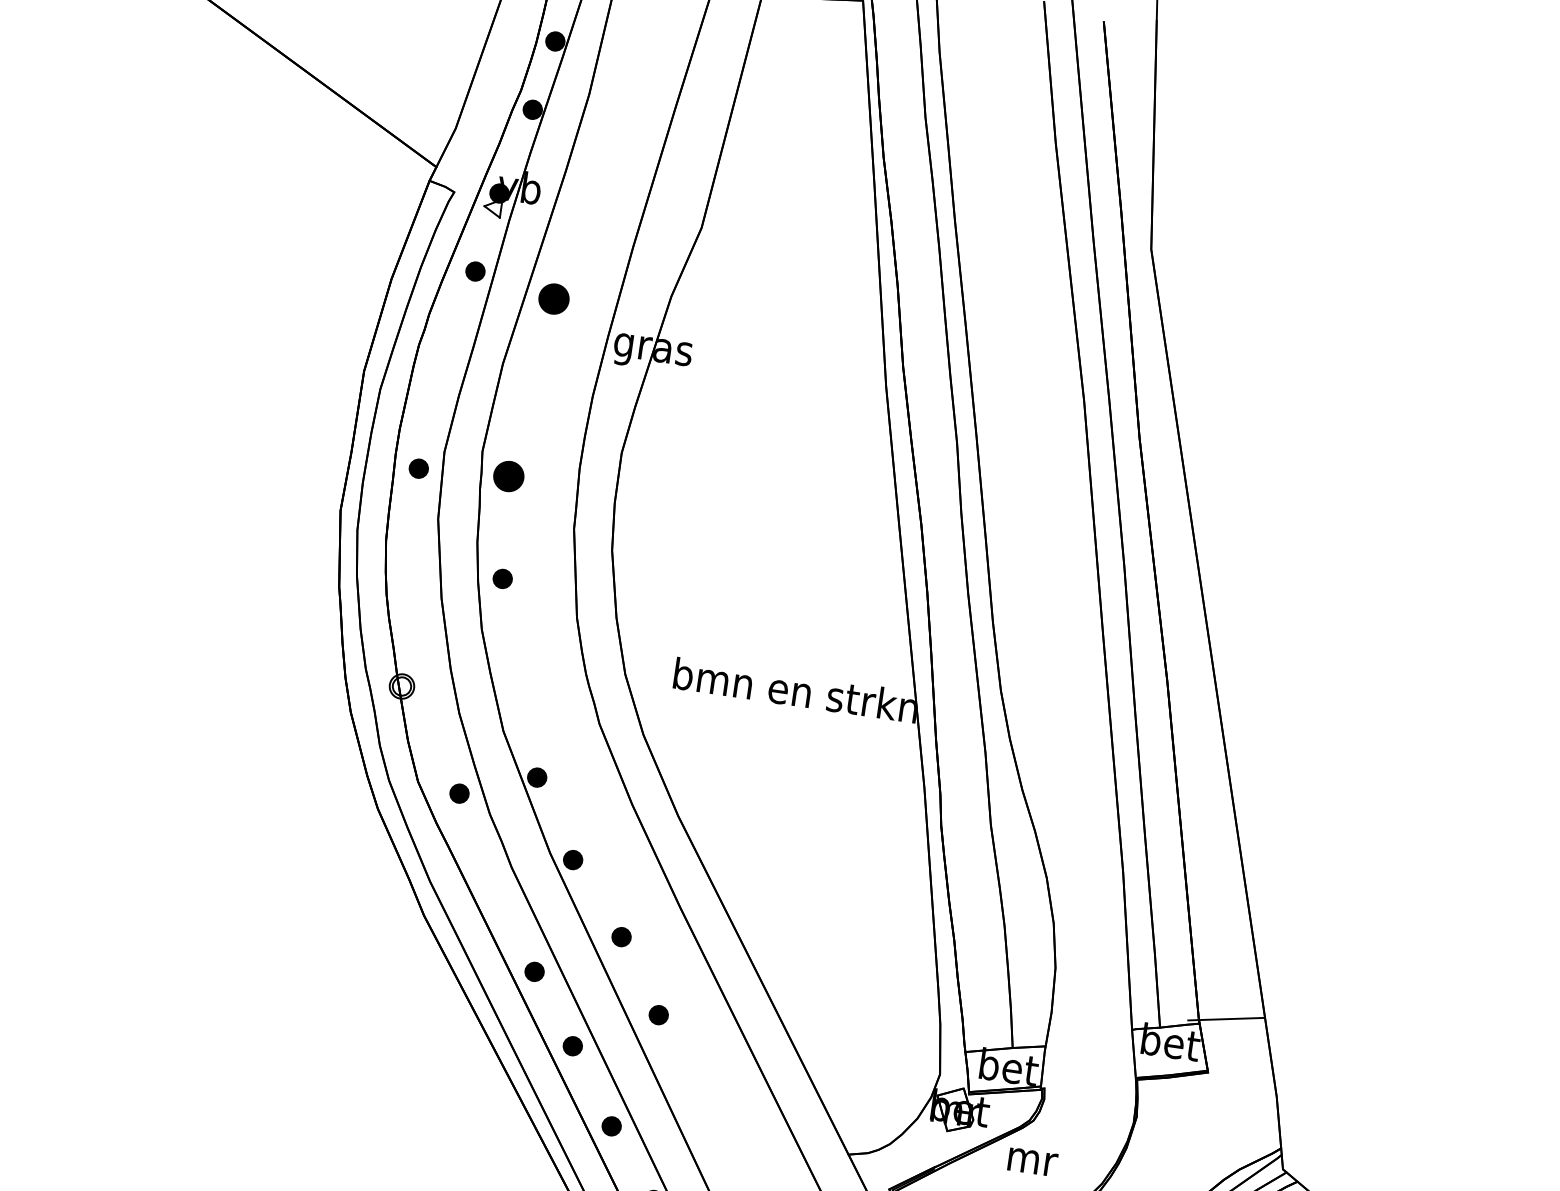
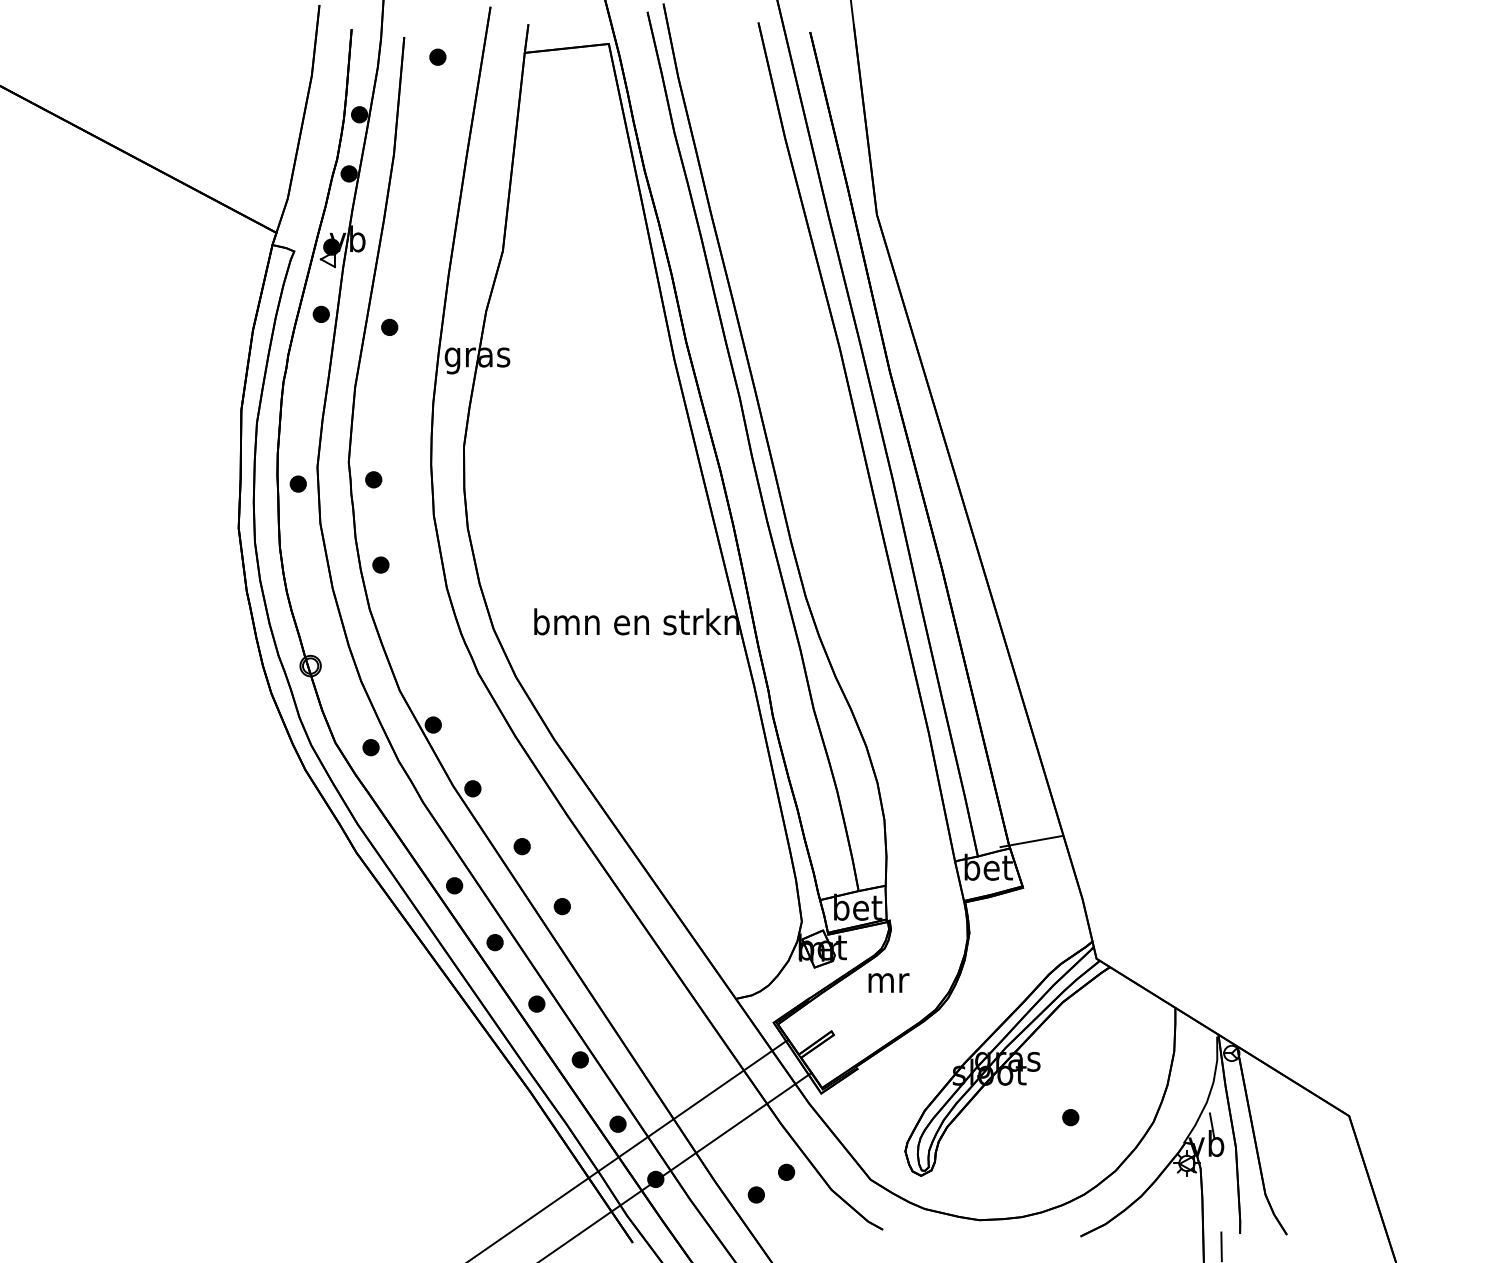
part: (554, 297) -> (389, 326), size x0.62
part: (508, 476) -> (373, 479), size x0.62

